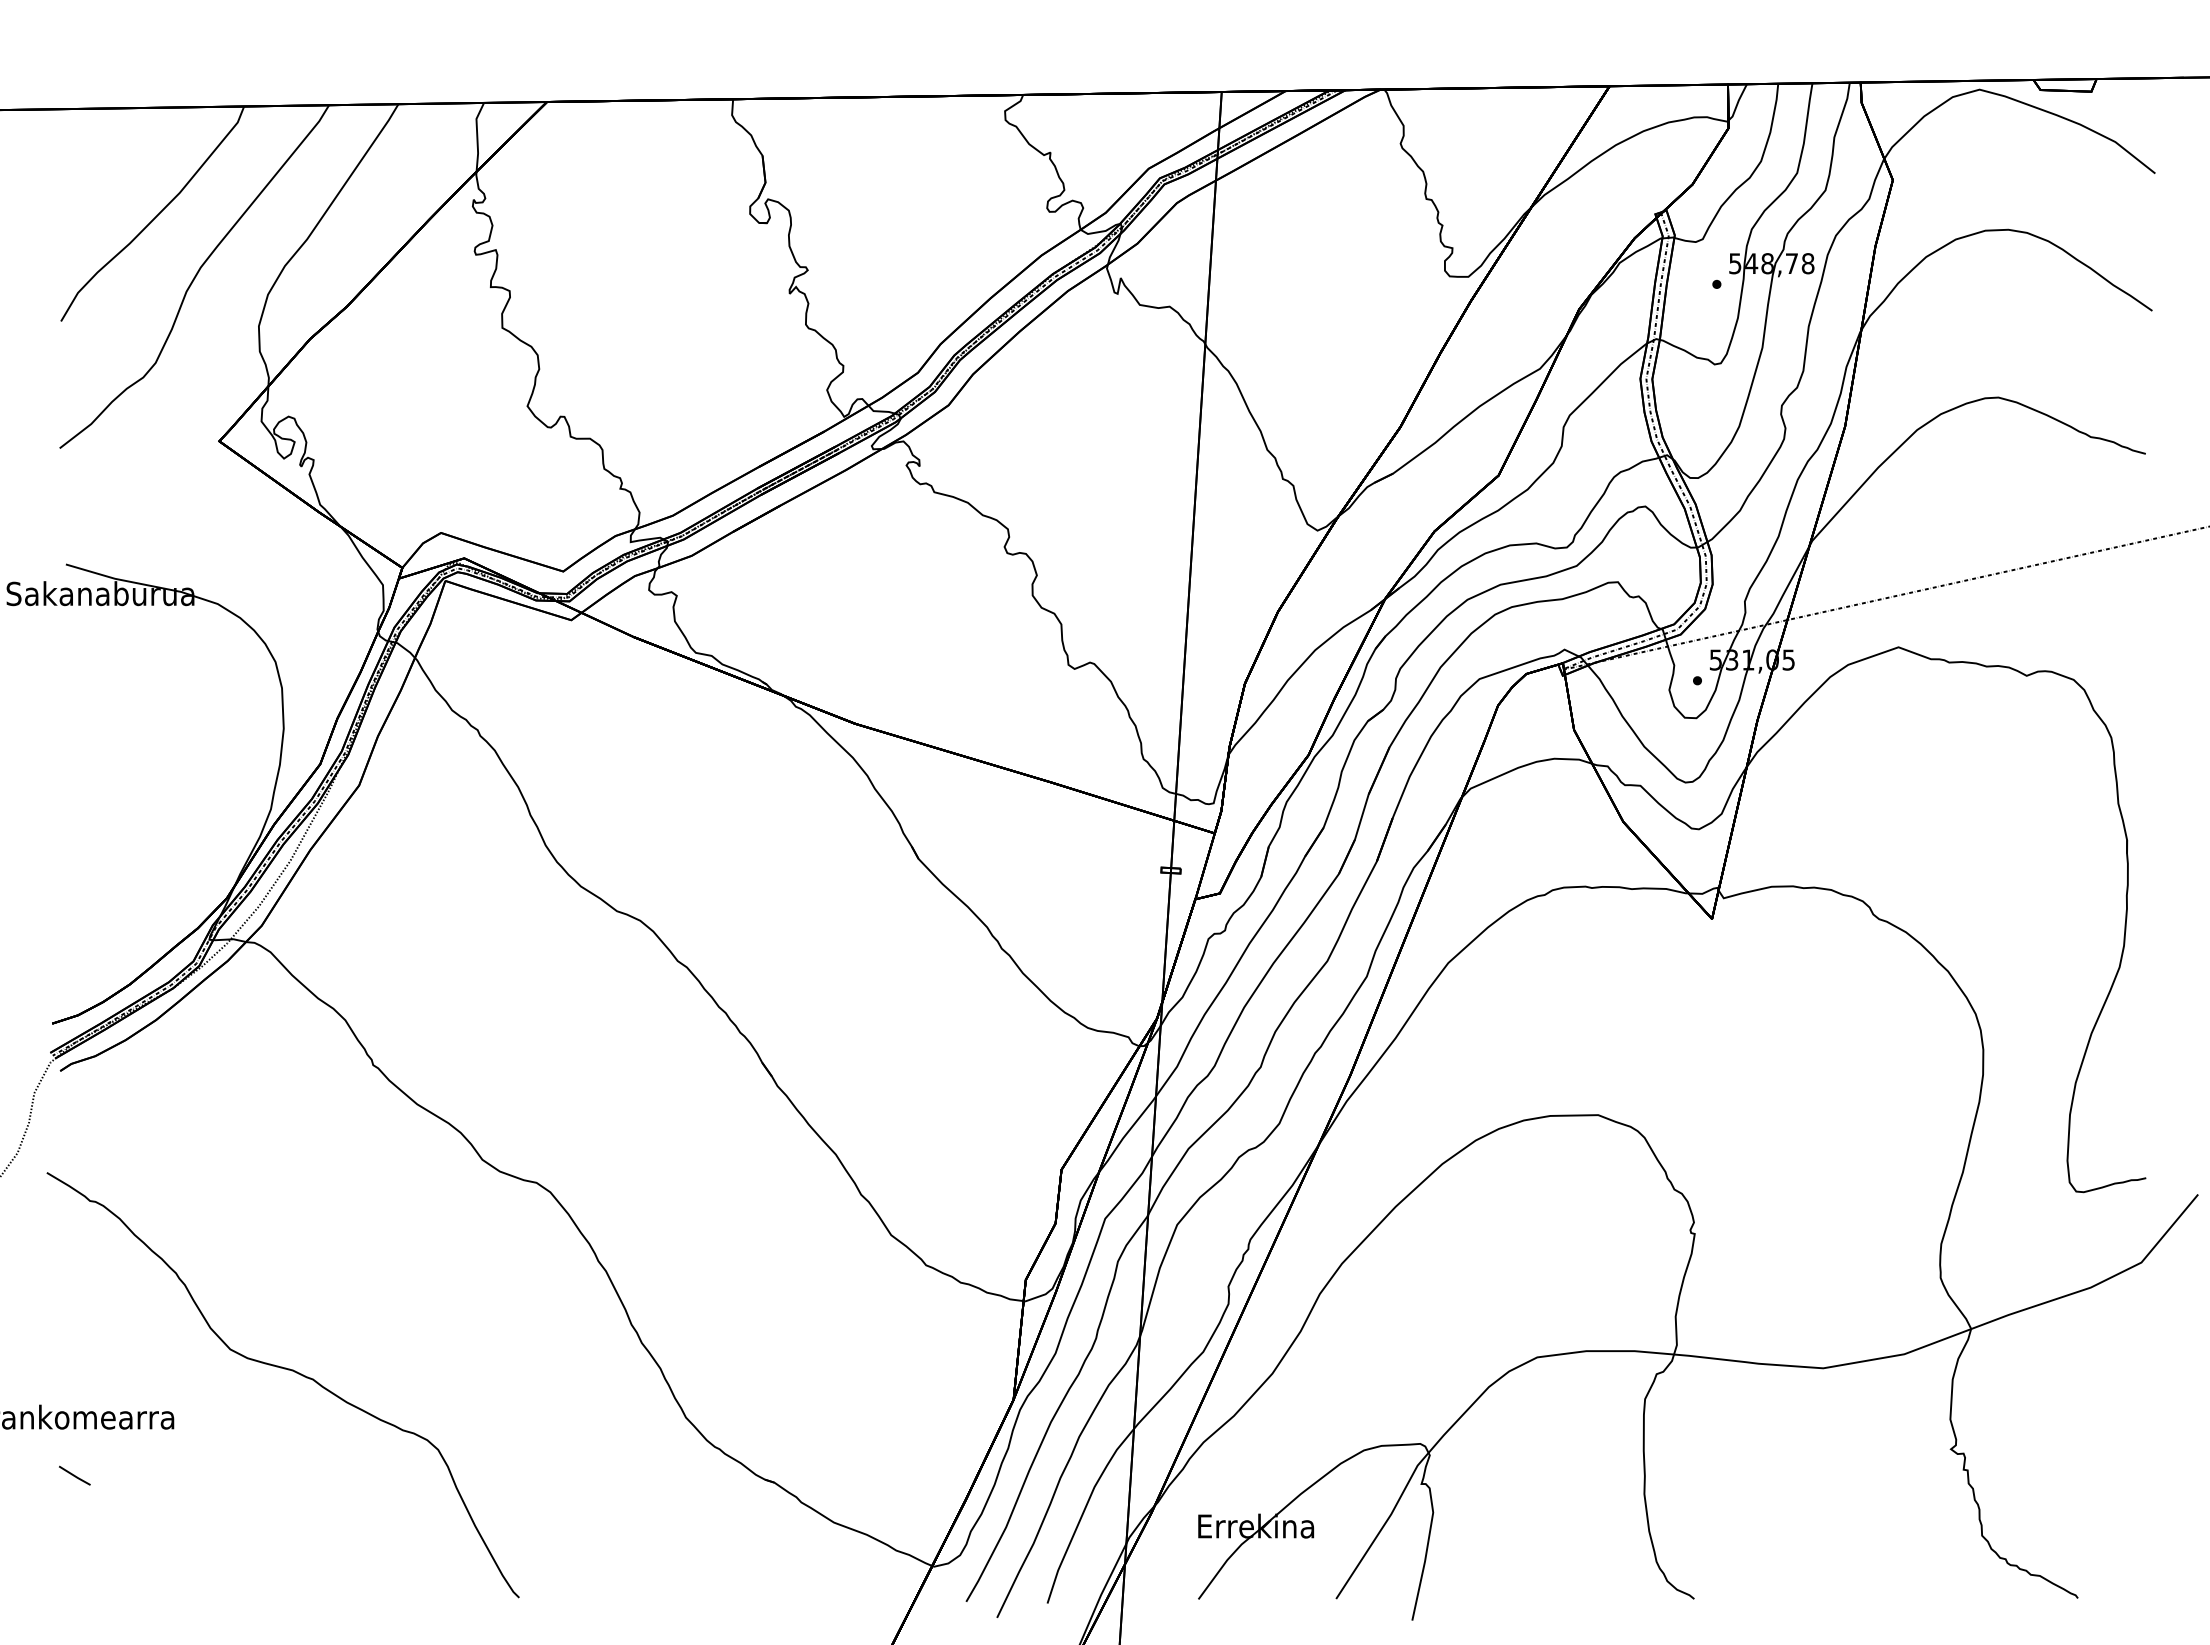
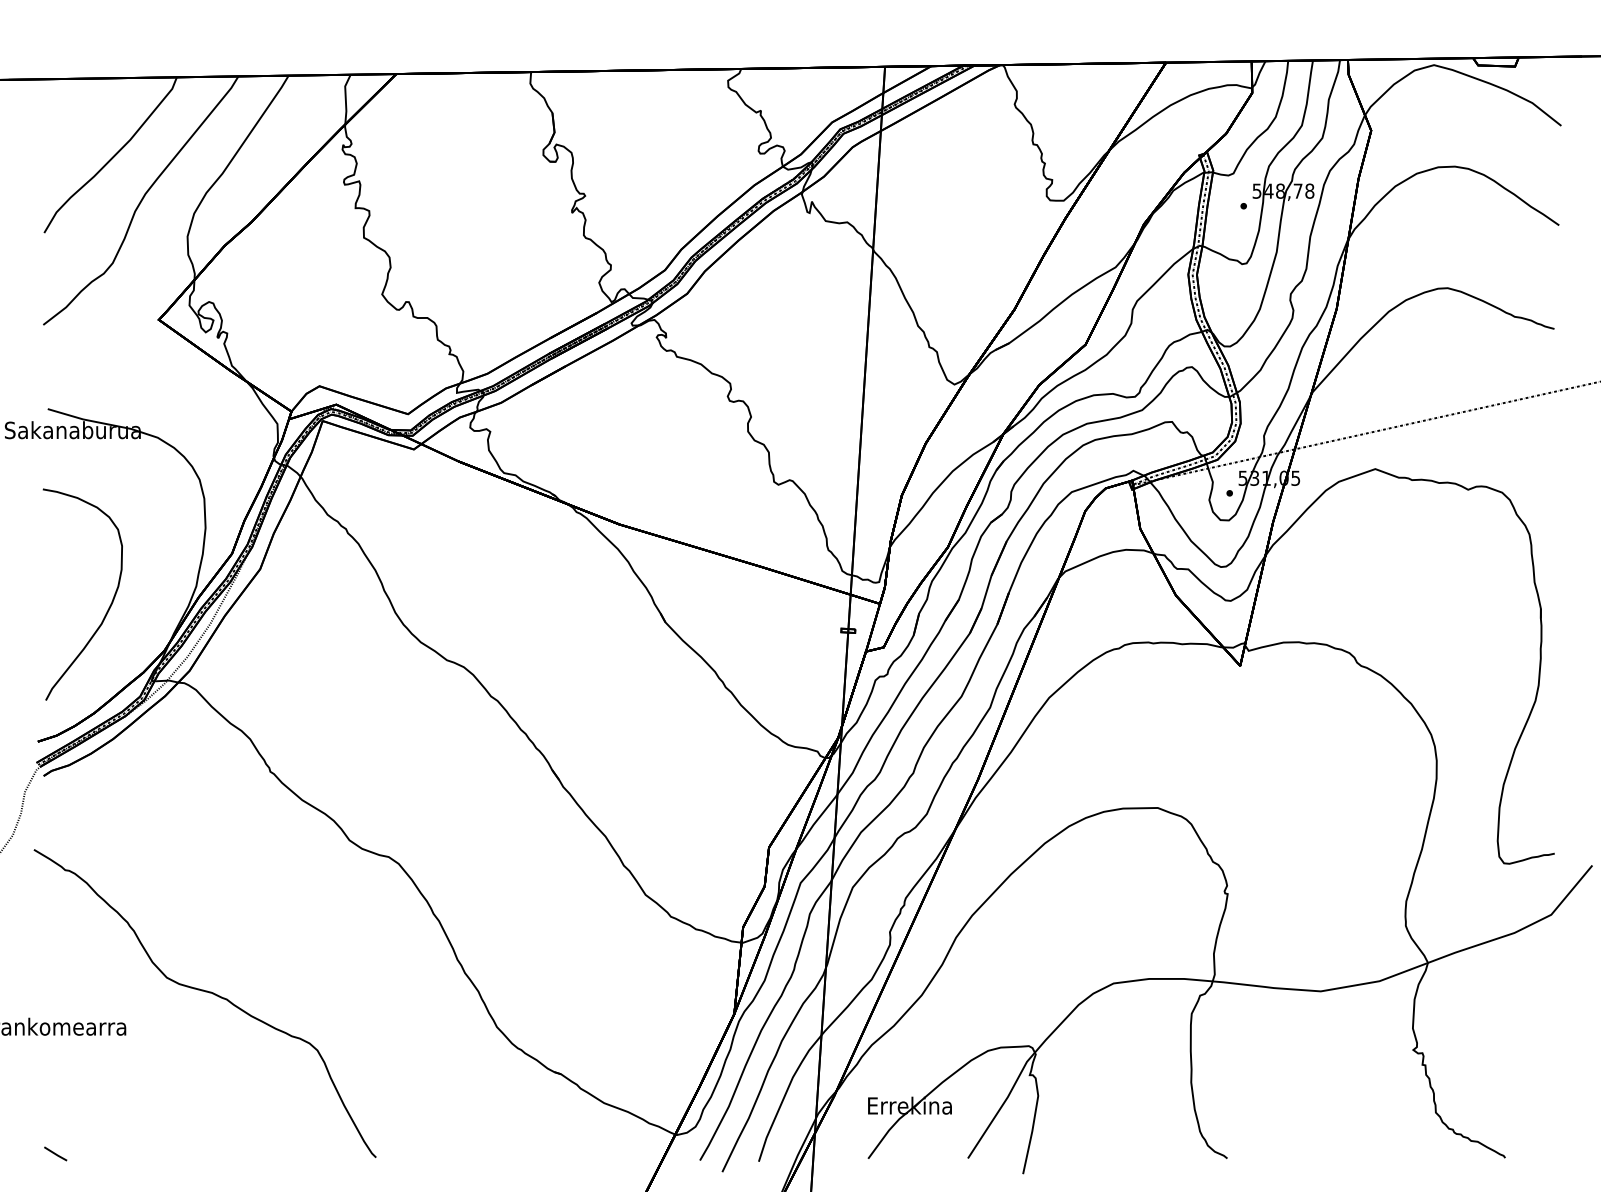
curve: (150, 838) -> (109, 607), added
line: (74, 1475) -> (55, 1153), moved

